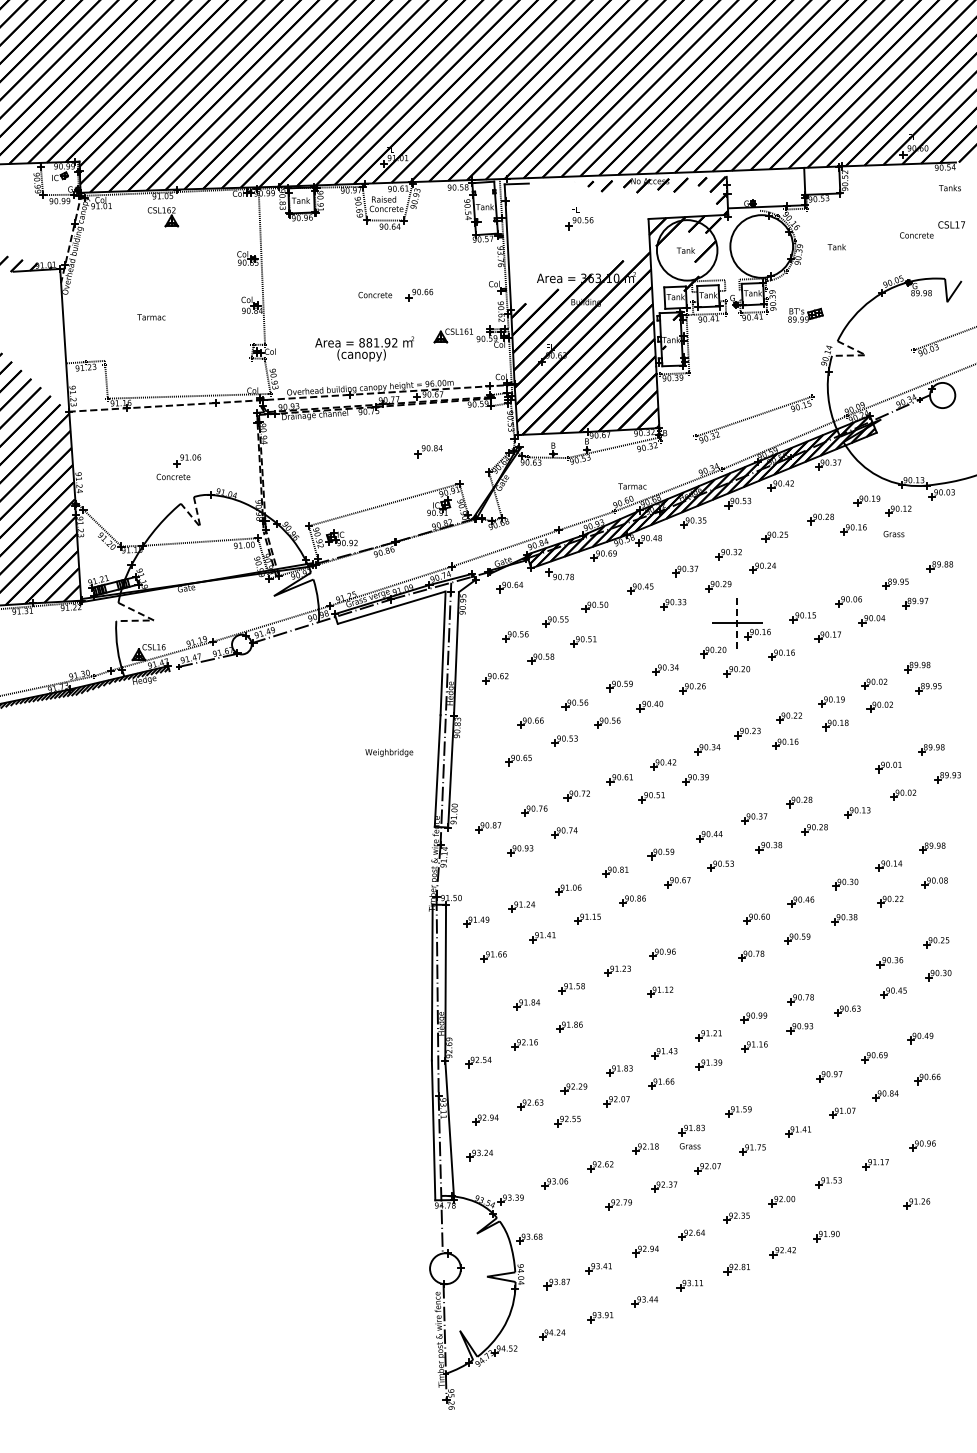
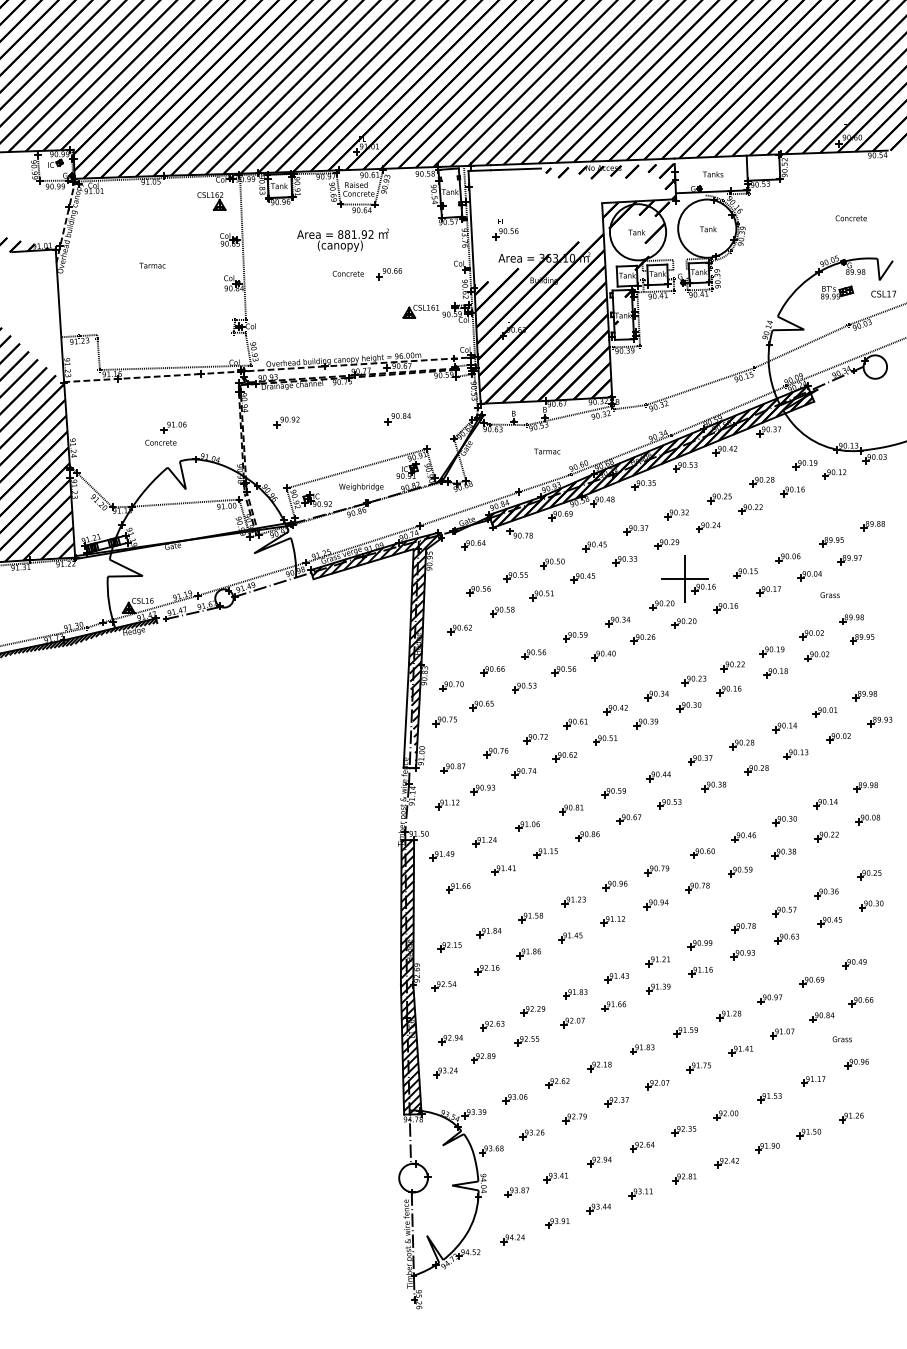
line: (555, 182) -> (515, 169), added
text: (949, 188) -> (712, 174), moved
part: (163, 217) -> (212, 201), moved
part: (579, 218) -> (505, 229), moved
text: (951, 224) -> (883, 293), moved
text: (836, 247) -> (707, 229), moved
part: (805, 314) -> (837, 291), moved
text: (151, 317) -> (152, 265), moved
text: (364, 348) -> (342, 239), moved
line: (865, 355) -> (803, 329), dashed -> solid
line: (863, 373) -> (801, 346), added
line: (678, 438) -> (629, 407), added
part: (308, 455) -> (286, 422), added
text: (632, 486) -> (547, 451), moved
line: (200, 527) -> (186, 489), dashed -> solid
text: (893, 534) -> (829, 595), moved
part: (808, 548) -> (750, 509), added
line: (154, 620) -> (143, 576), dashed -> solid
part: (627, 622) -> (582, 577), added
line: (737, 623) -> (684, 578), dashed -> solid
hatch: (404, 697) -> (375, 647), added
part: (486, 739) -> (451, 686), added
text: (389, 752) -> (361, 486), moved
part: (742, 761) -> (689, 707), added
part: (479, 777) -> (445, 721), added
part: (845, 783) -> (785, 727), added
part: (608, 815) -> (564, 757), added
part: (481, 866) -> (446, 804), added
part: (707, 937) -> (656, 870), added
part: (706, 974) -> (655, 904), added
part: (844, 981) -> (784, 911), added
part: (614, 1009) -> (570, 937), added
part: (484, 1020) -> (449, 947), added
hatch: (442, 1052) -> (410, 977), added
part: (785, 1093) -> (729, 1015), added
part: (520, 1139) -> (483, 1058), added
text: (689, 1146) -> (841, 1039), moved
part: (870, 1220) -> (808, 1133), added
part: (572, 1221) -> (531, 1134), added

